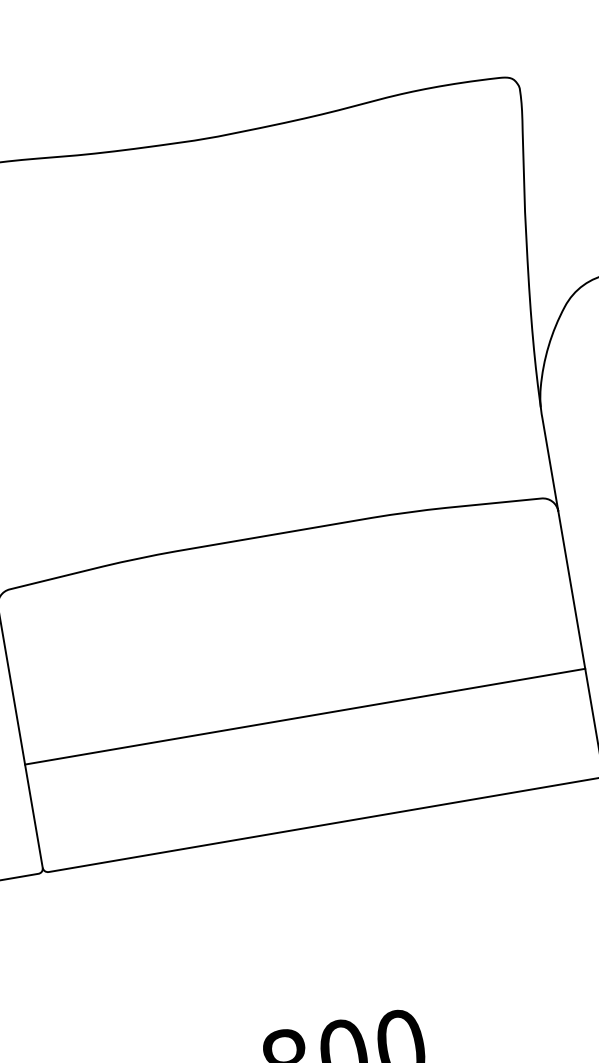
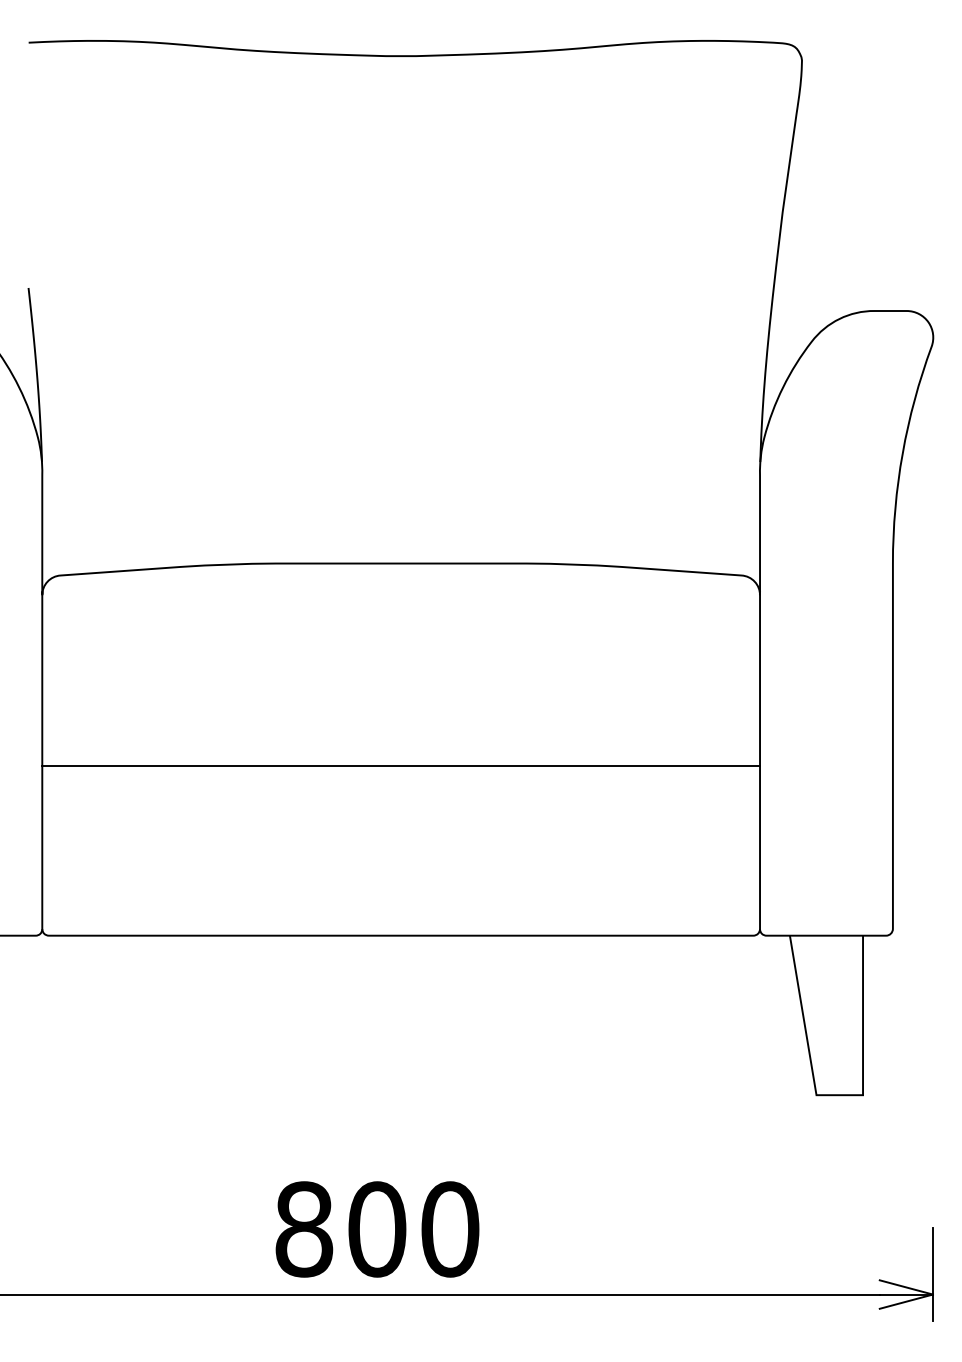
line: (305, 716) -> (401, 765), moved

